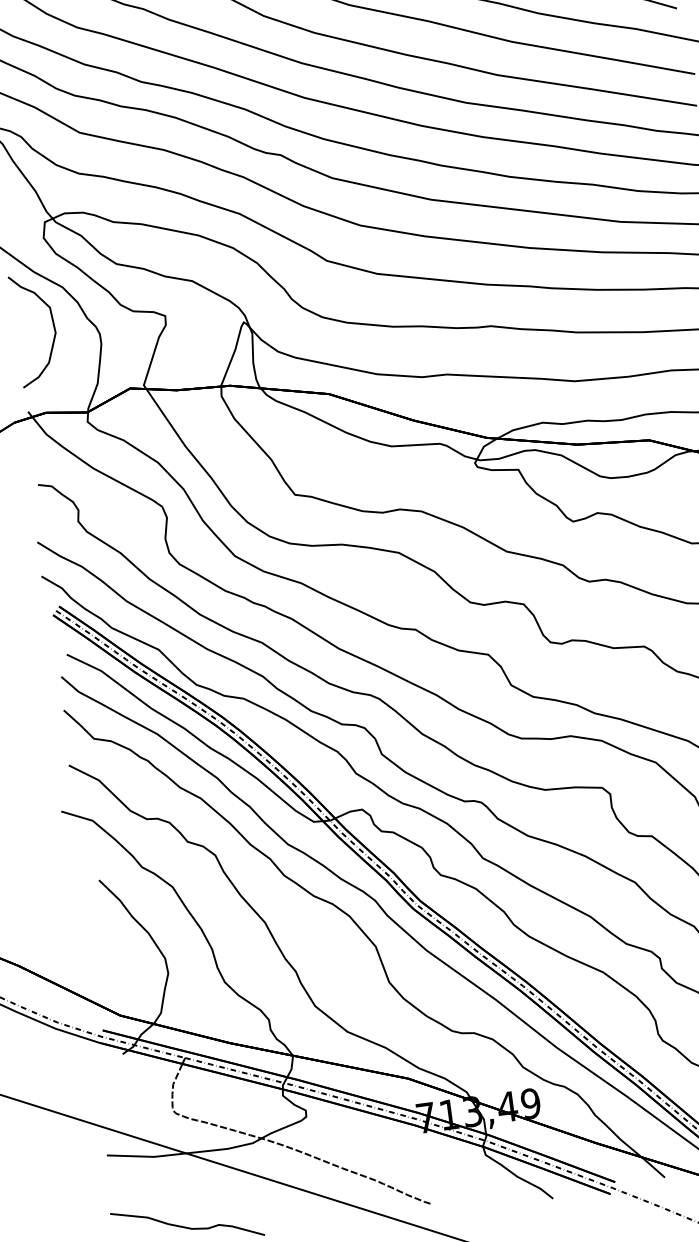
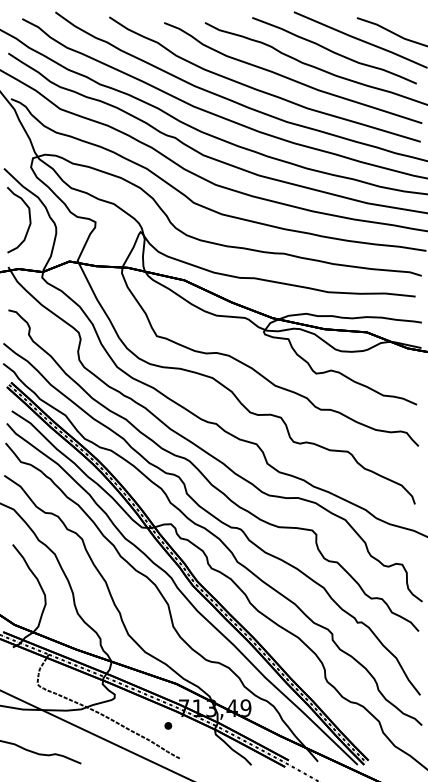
part: (403, 1150) -> (168, 725), added

